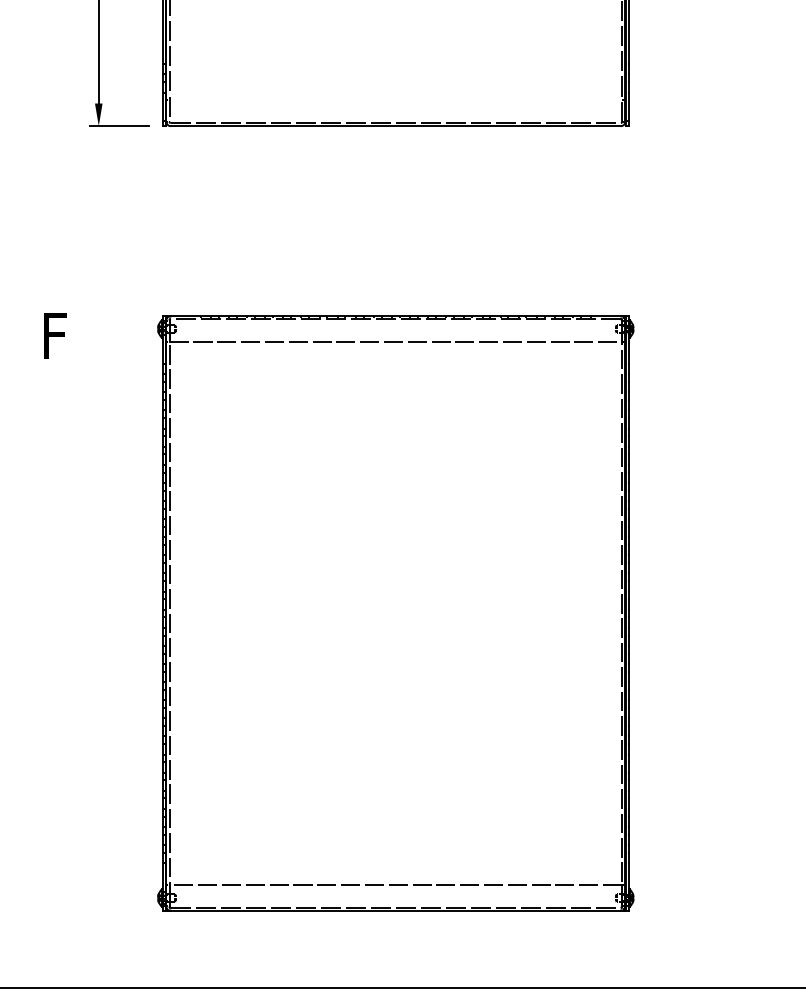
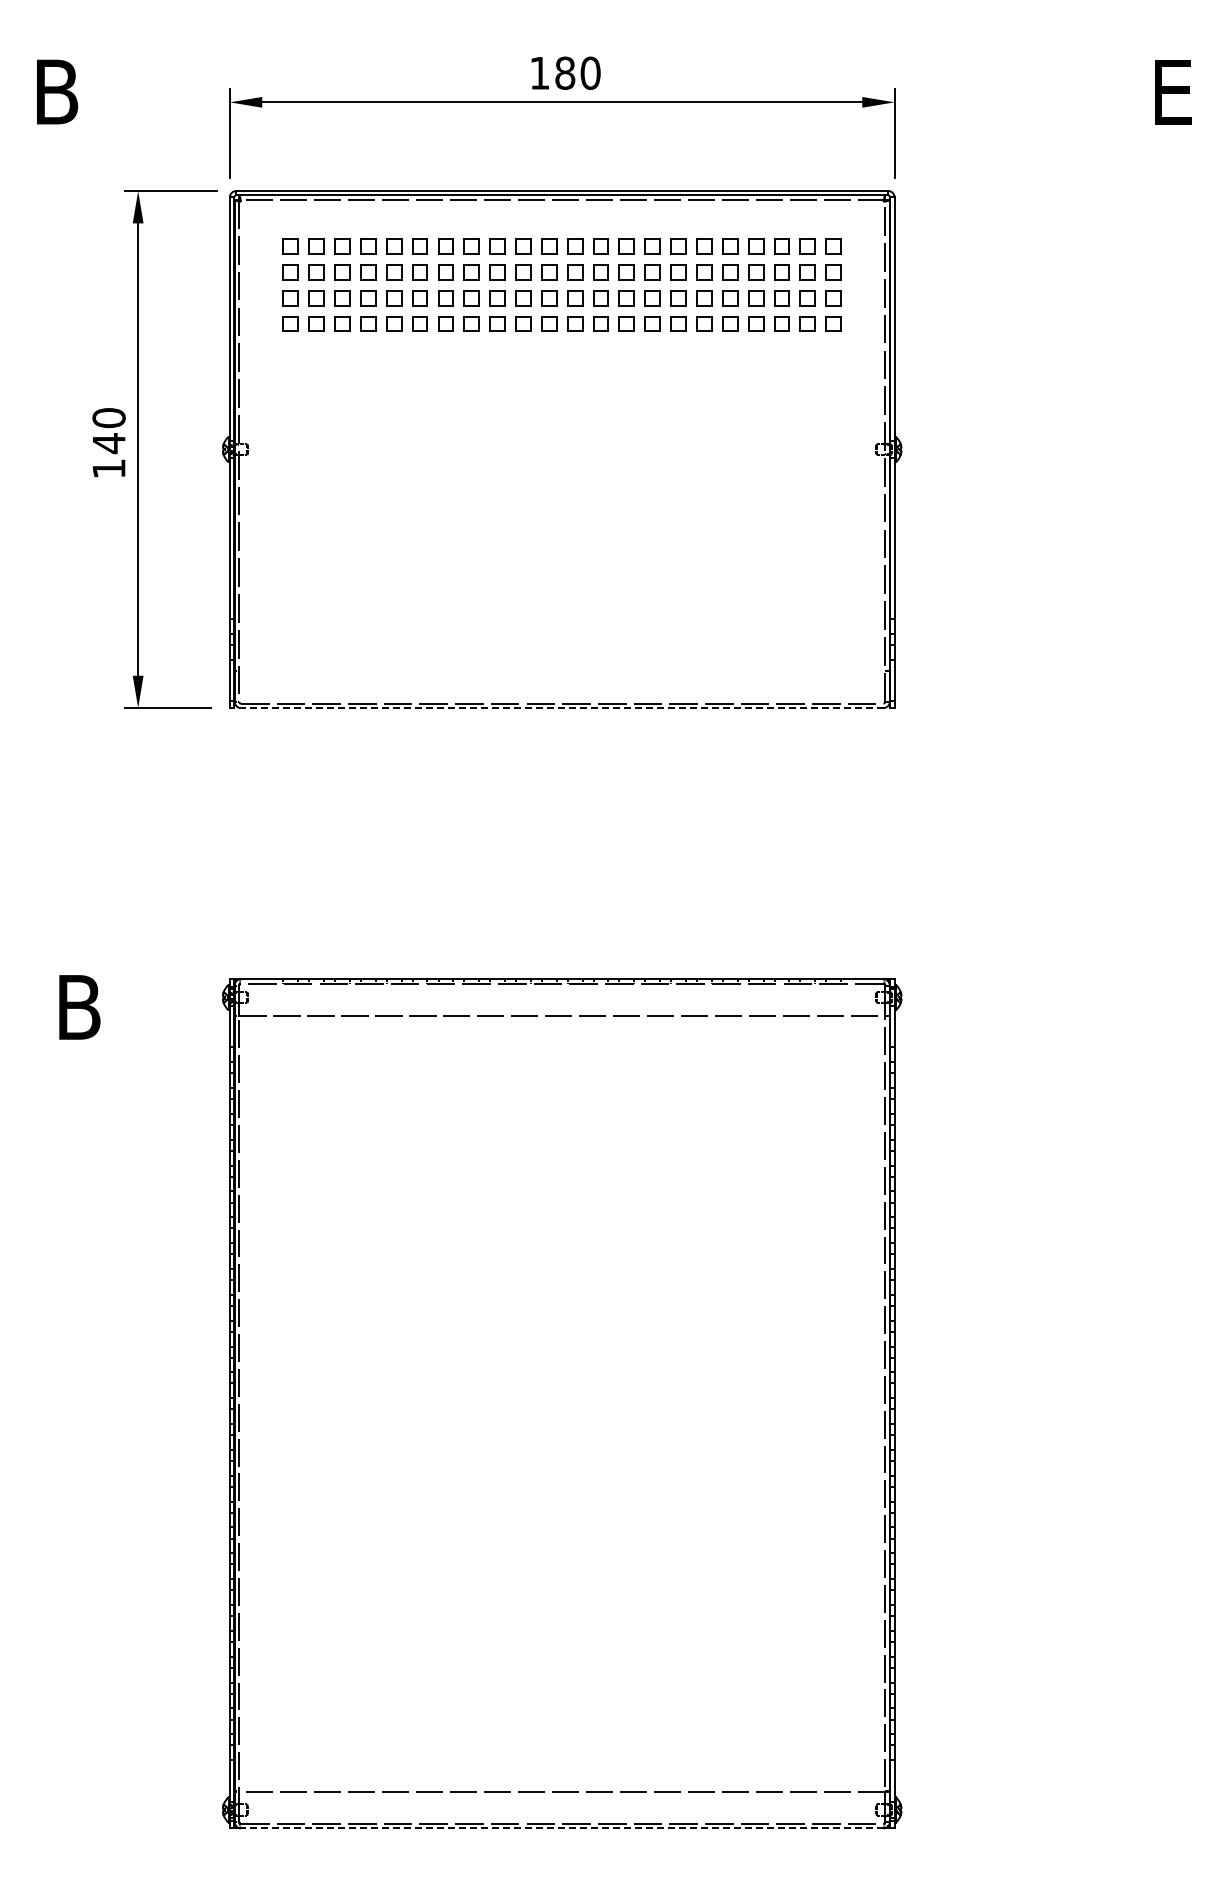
line: (395, 126) -> (561, 708), solid -> dashed
text: (57, 335) -> (79, 1007), F -> B
line: (395, 911) -> (561, 1828), solid -> dashed

